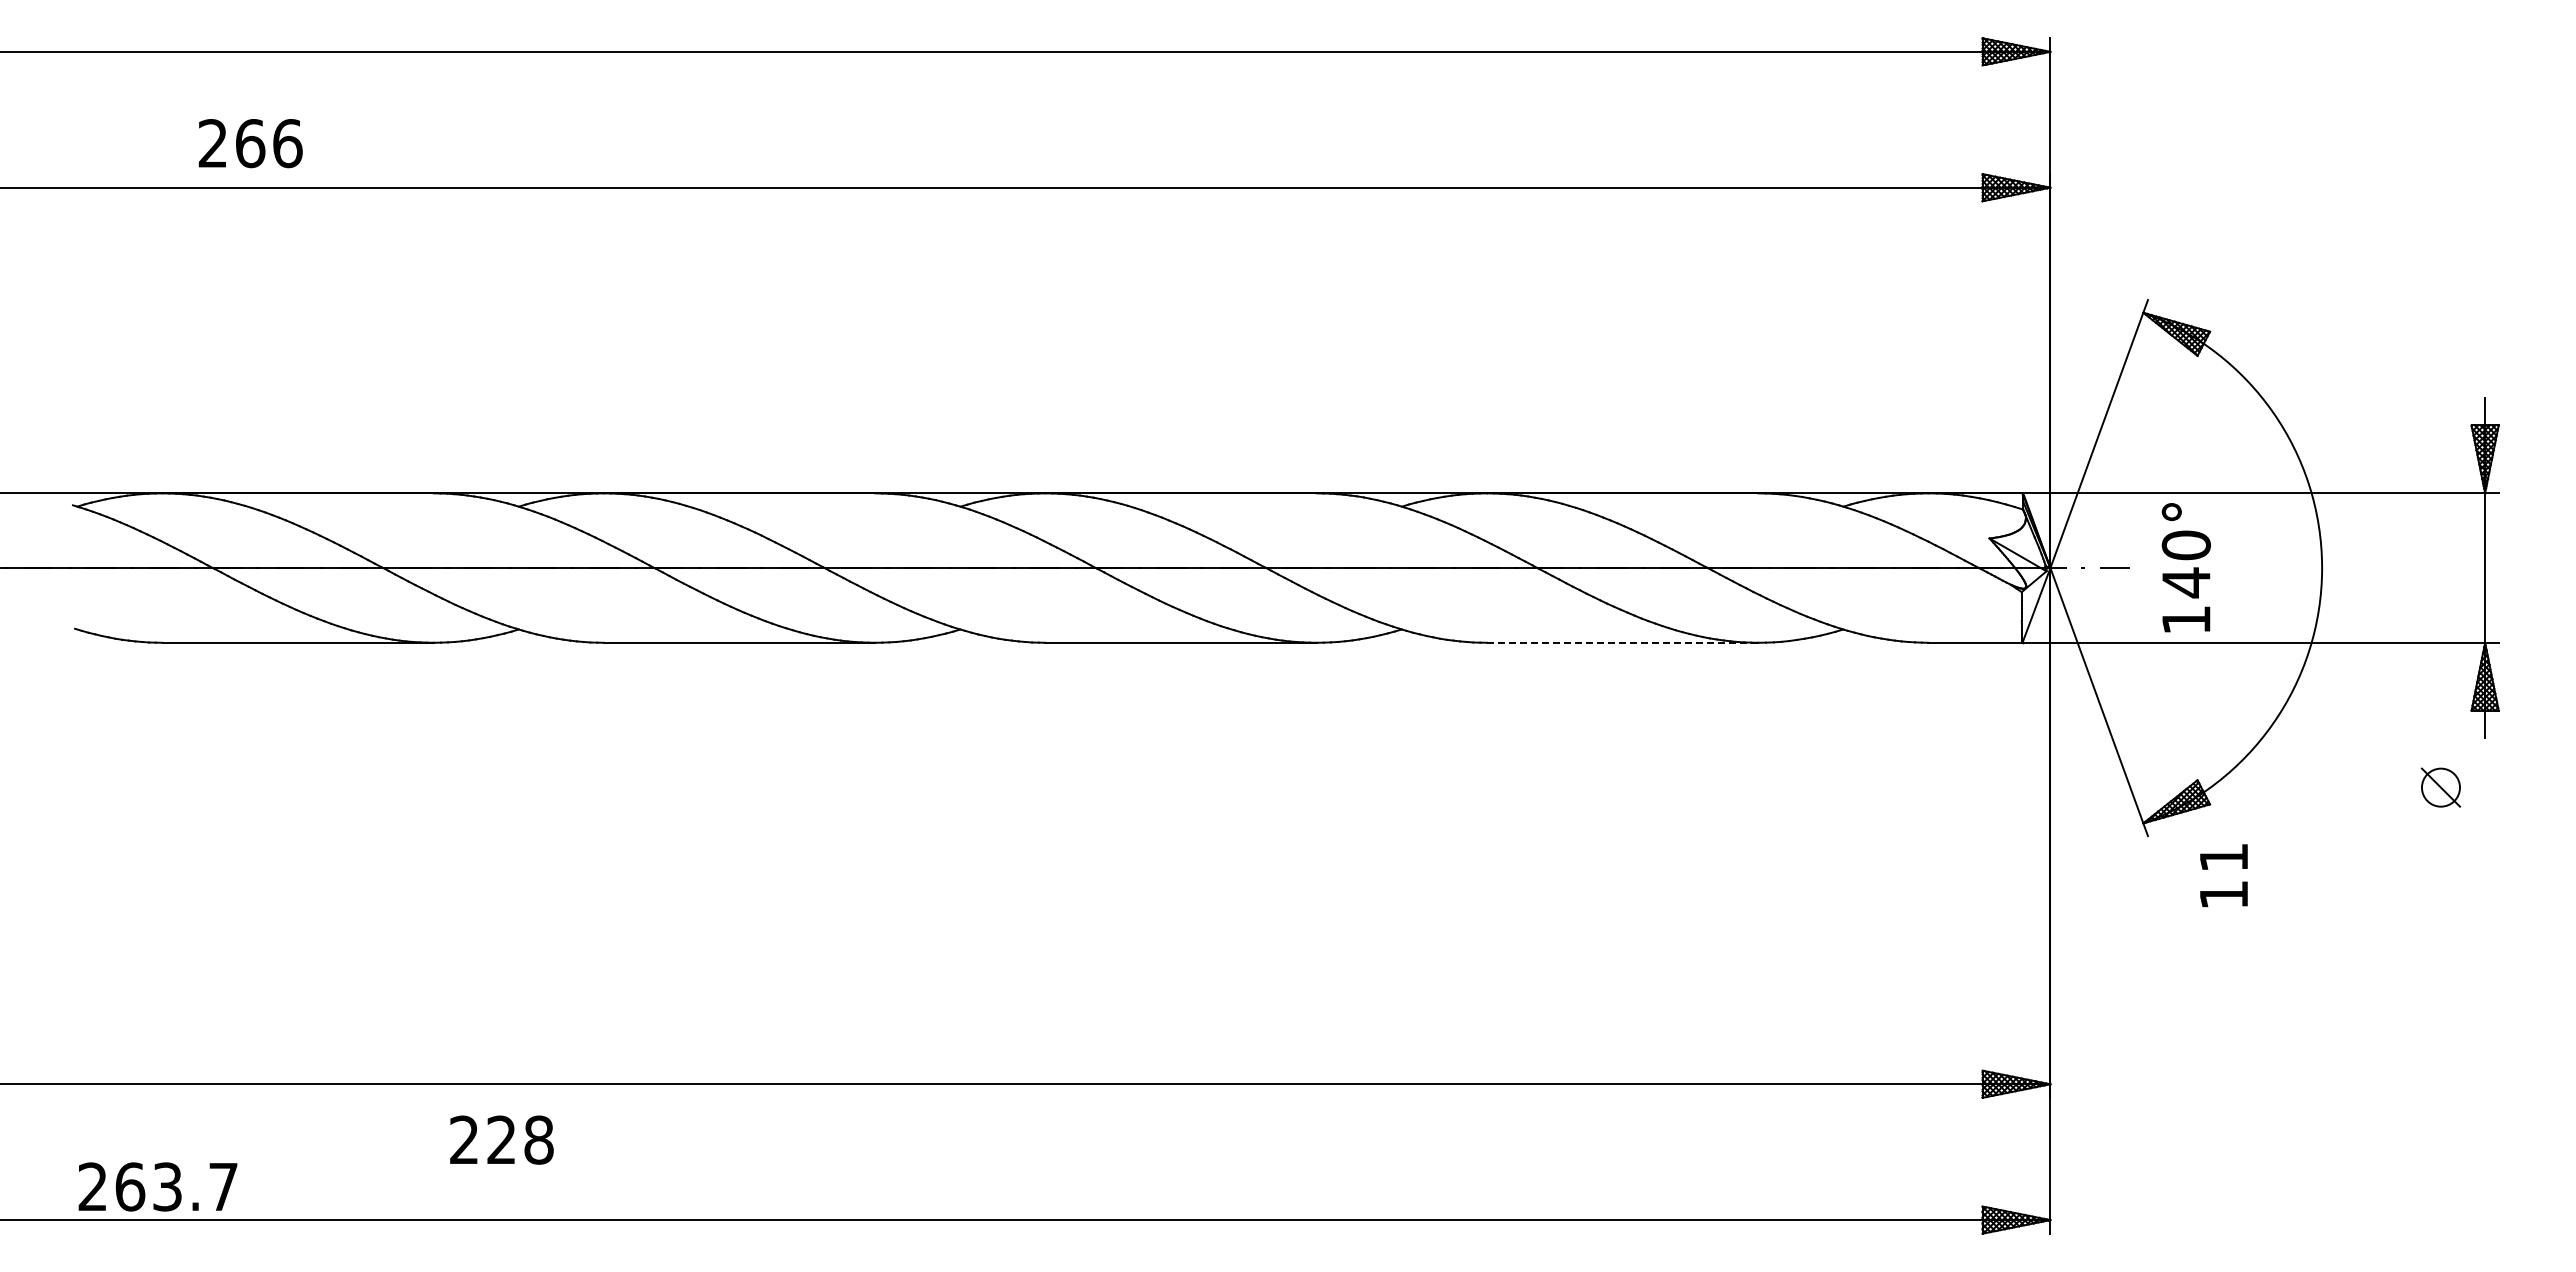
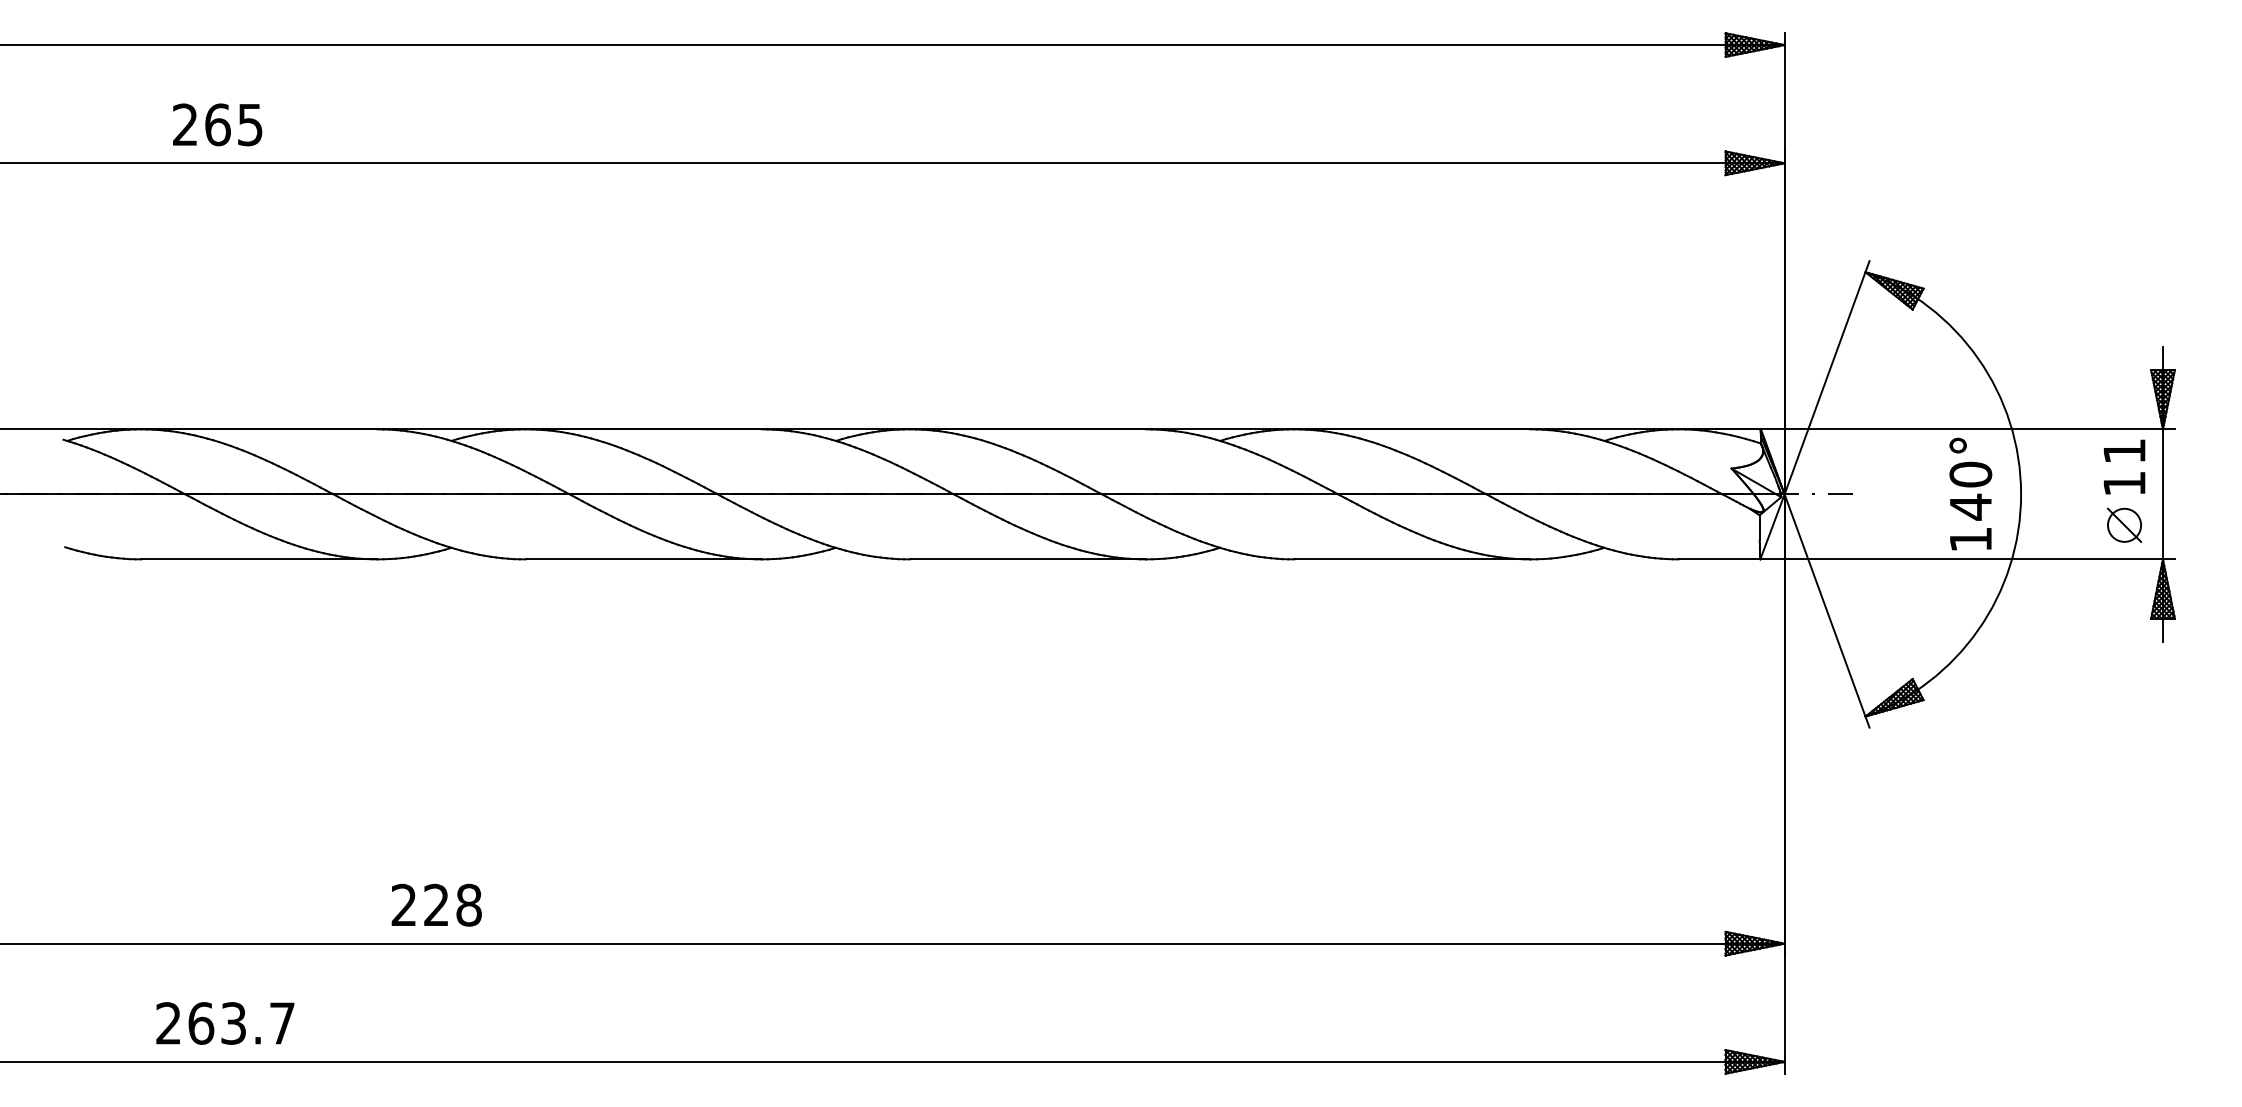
text: (287, 143) -> (250, 124), 266 -> 265
text: (2185, 567) -> (1970, 493), moved
line: (1622, 642) -> (1412, 559), dashed -> solid
part: (2440, 787) -> (2124, 525), moved
text: (2223, 875) -> (2124, 466), moved
text: (501, 1139) -> (436, 904), moved
text: (157, 1186) -> (224, 1023), moved

